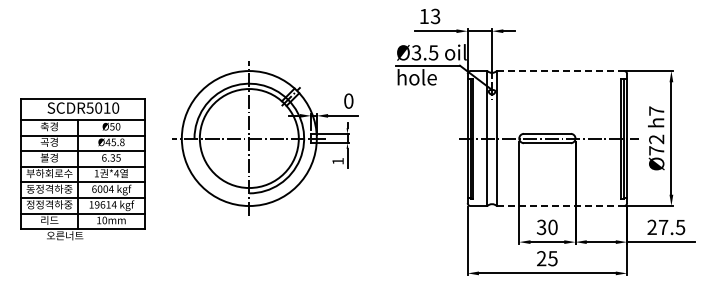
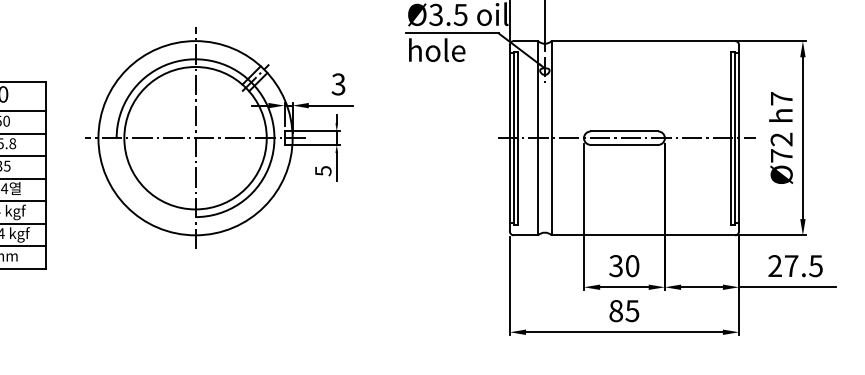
line: (560, 71) -> (643, 41), dashed -> solid
text: (348, 100) -> (338, 83), 0 -> 3
text: (337, 161) -> (322, 171), 1 -> 5
line: (560, 206) -> (643, 236), dashed -> solid
text: (541, 258) -> (615, 310), 25 -> 85

